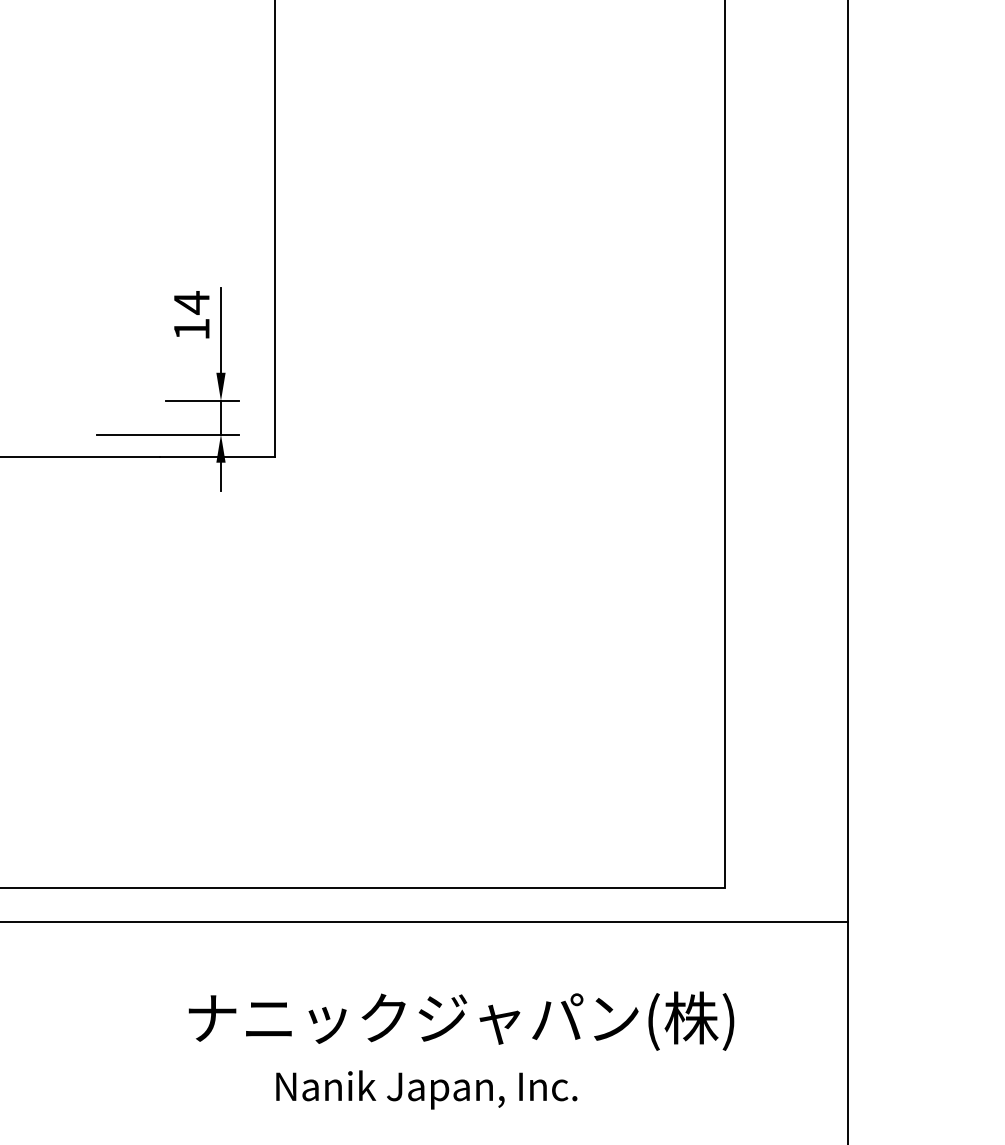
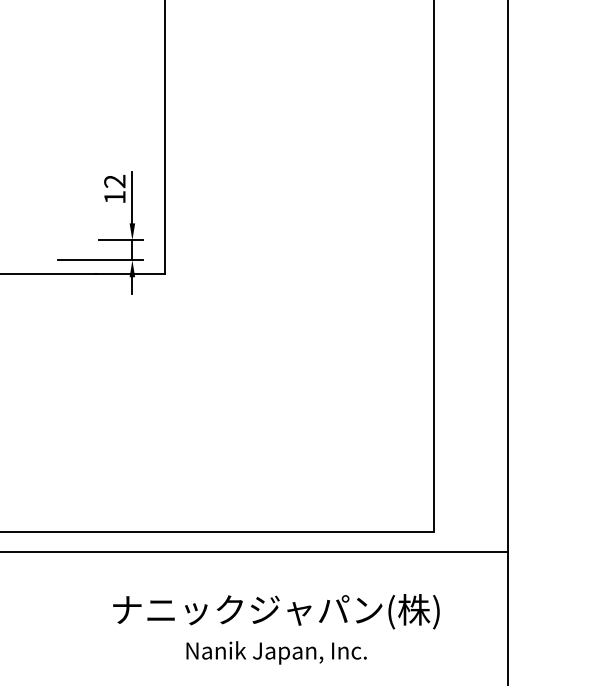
text: (191, 302) -> (114, 181), 14 -> 12
text: (426, 1089) -> (276, 652), moved

